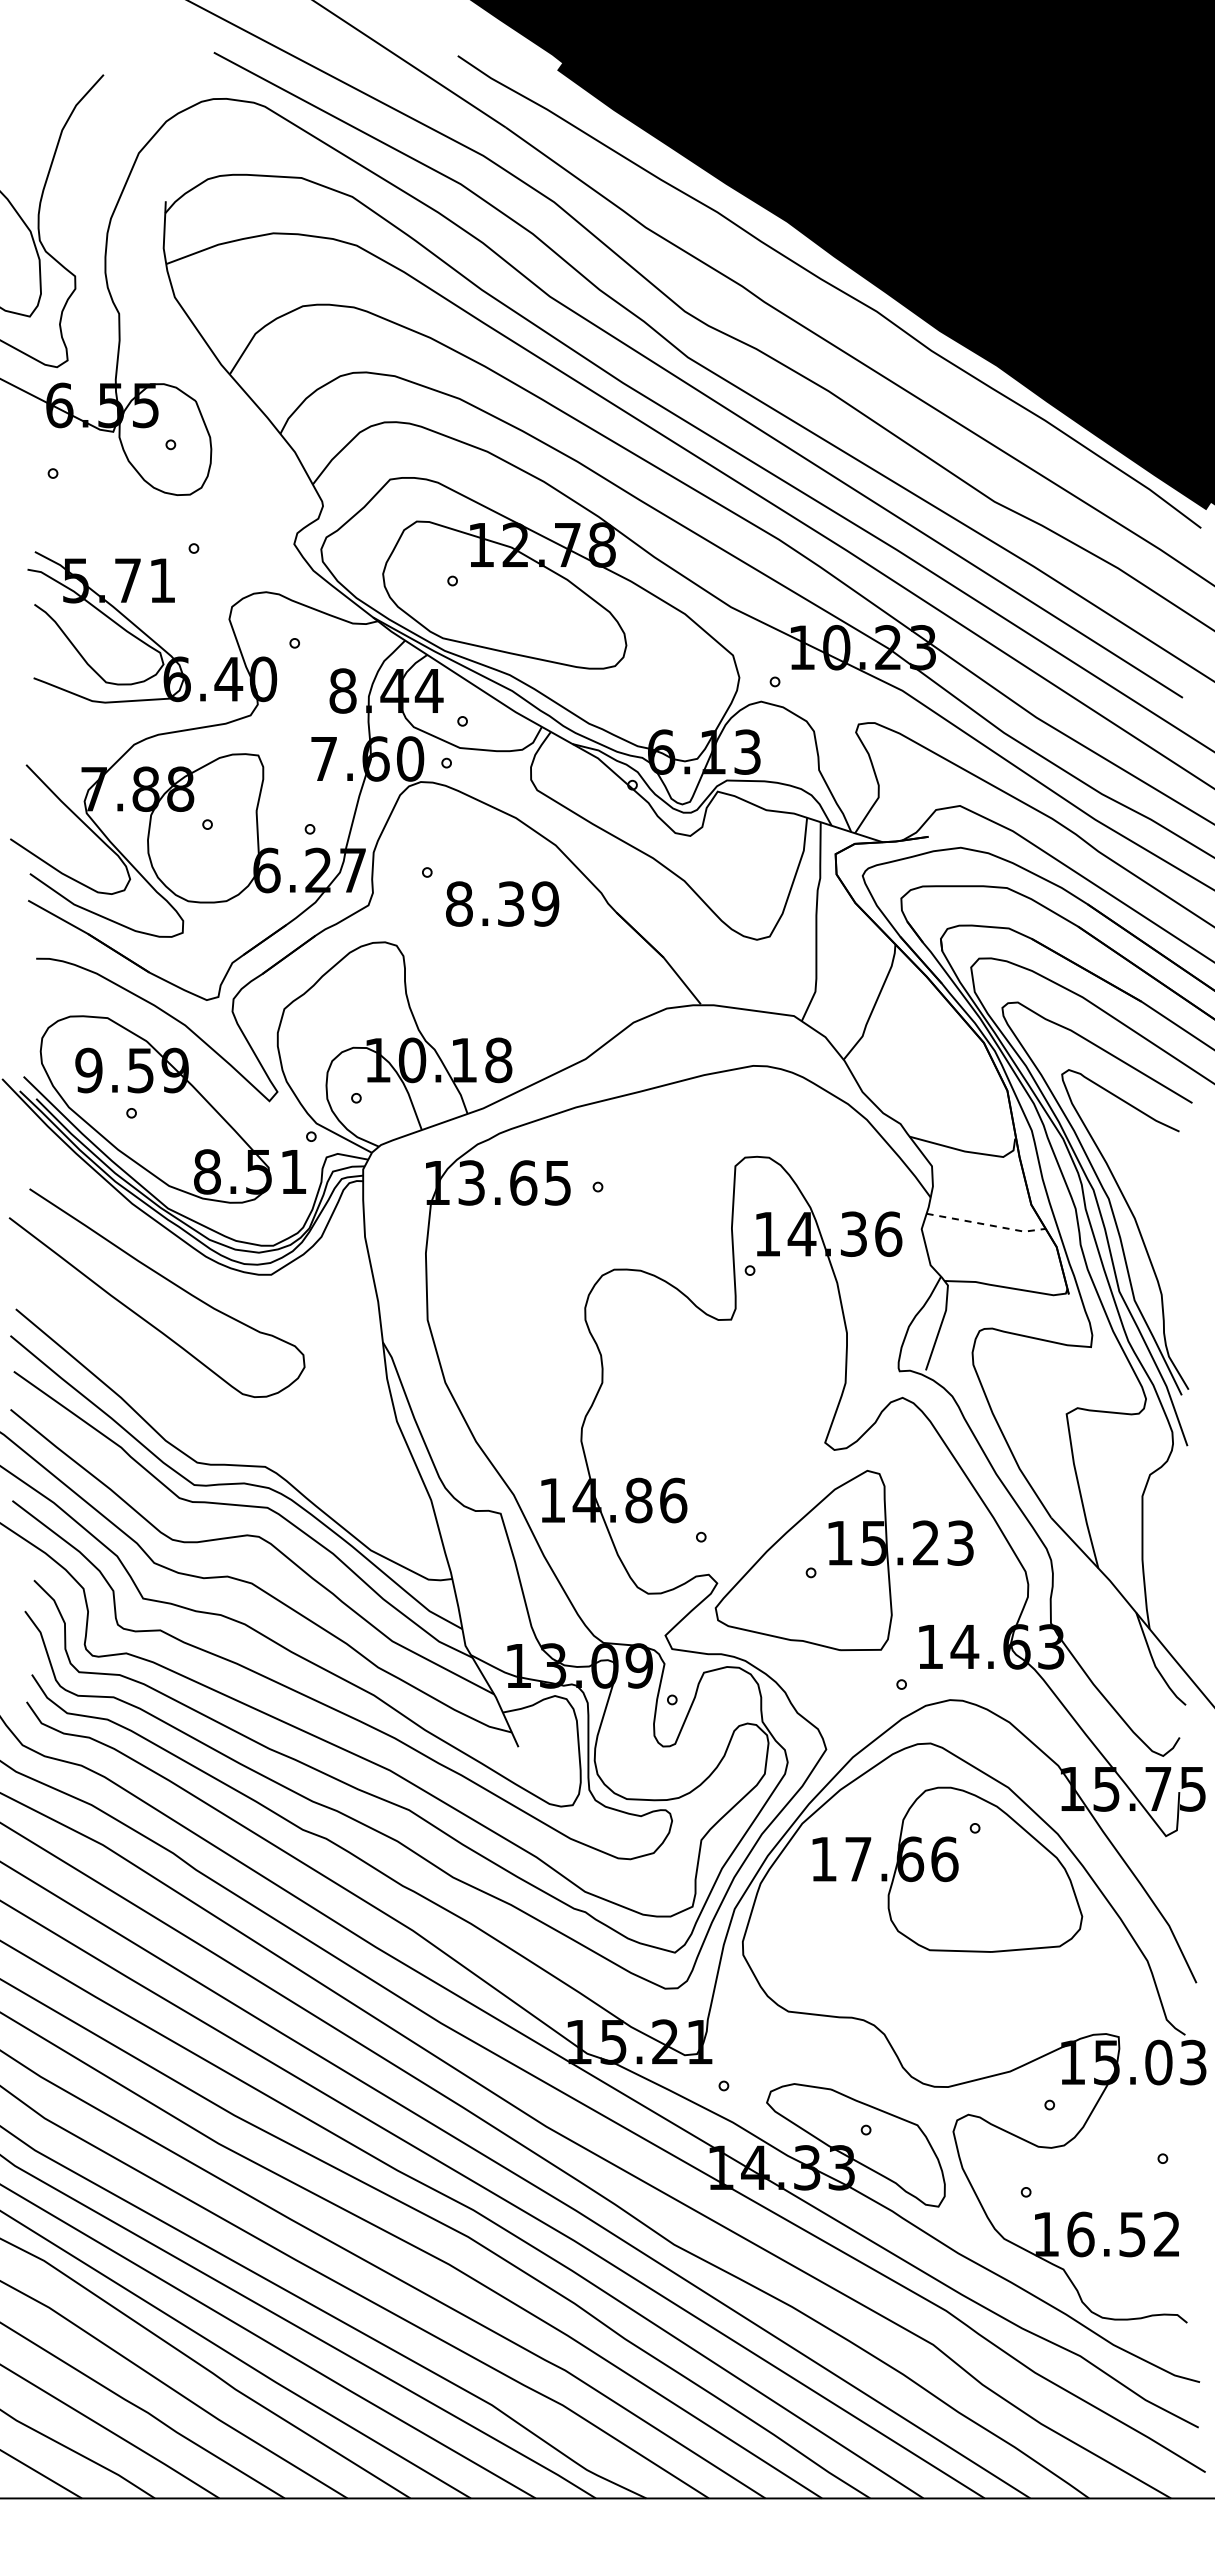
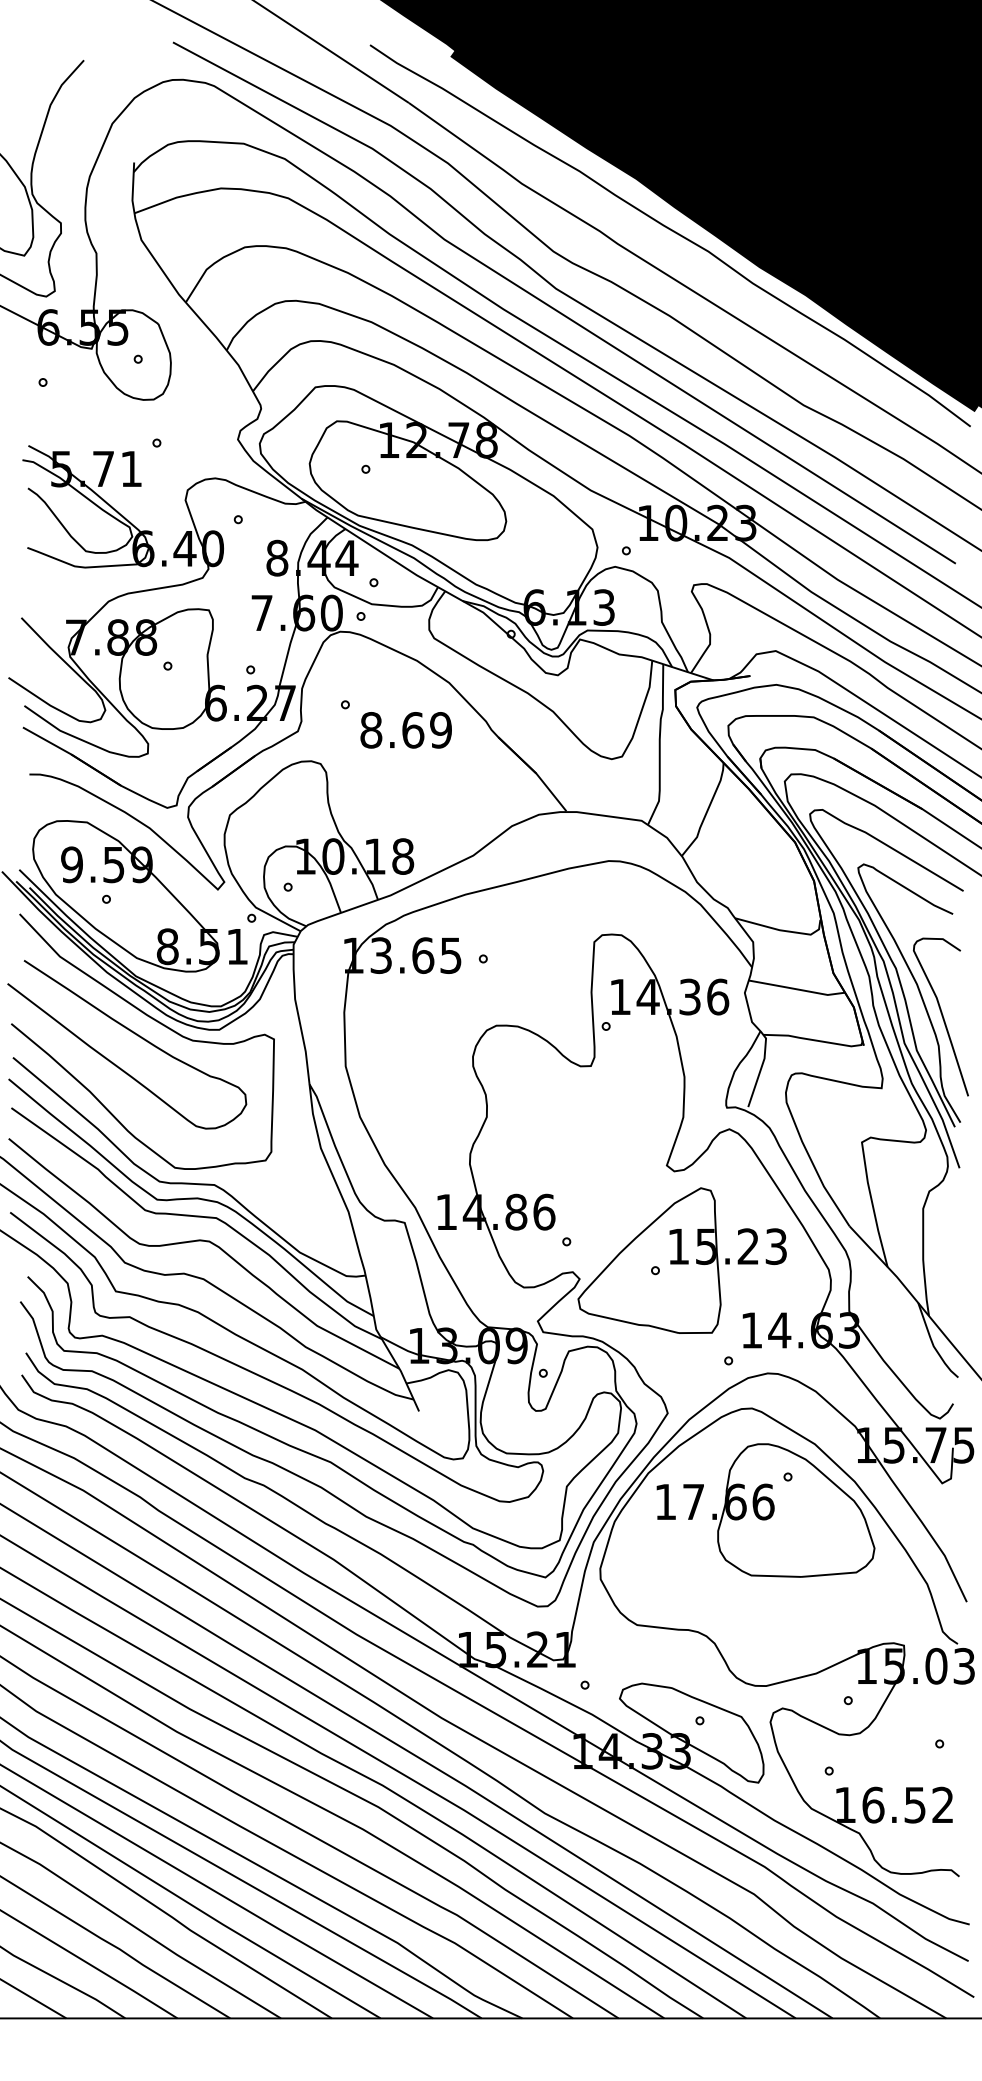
text: (511, 903) -> (413, 729), 8.39 -> 8.69
line: (986, 1224) -> (797, 989), dashed -> solid
curve: (1165, 1258) -> (941, 1016), added
curve: (192, 1264) -> (155, 1021), added

